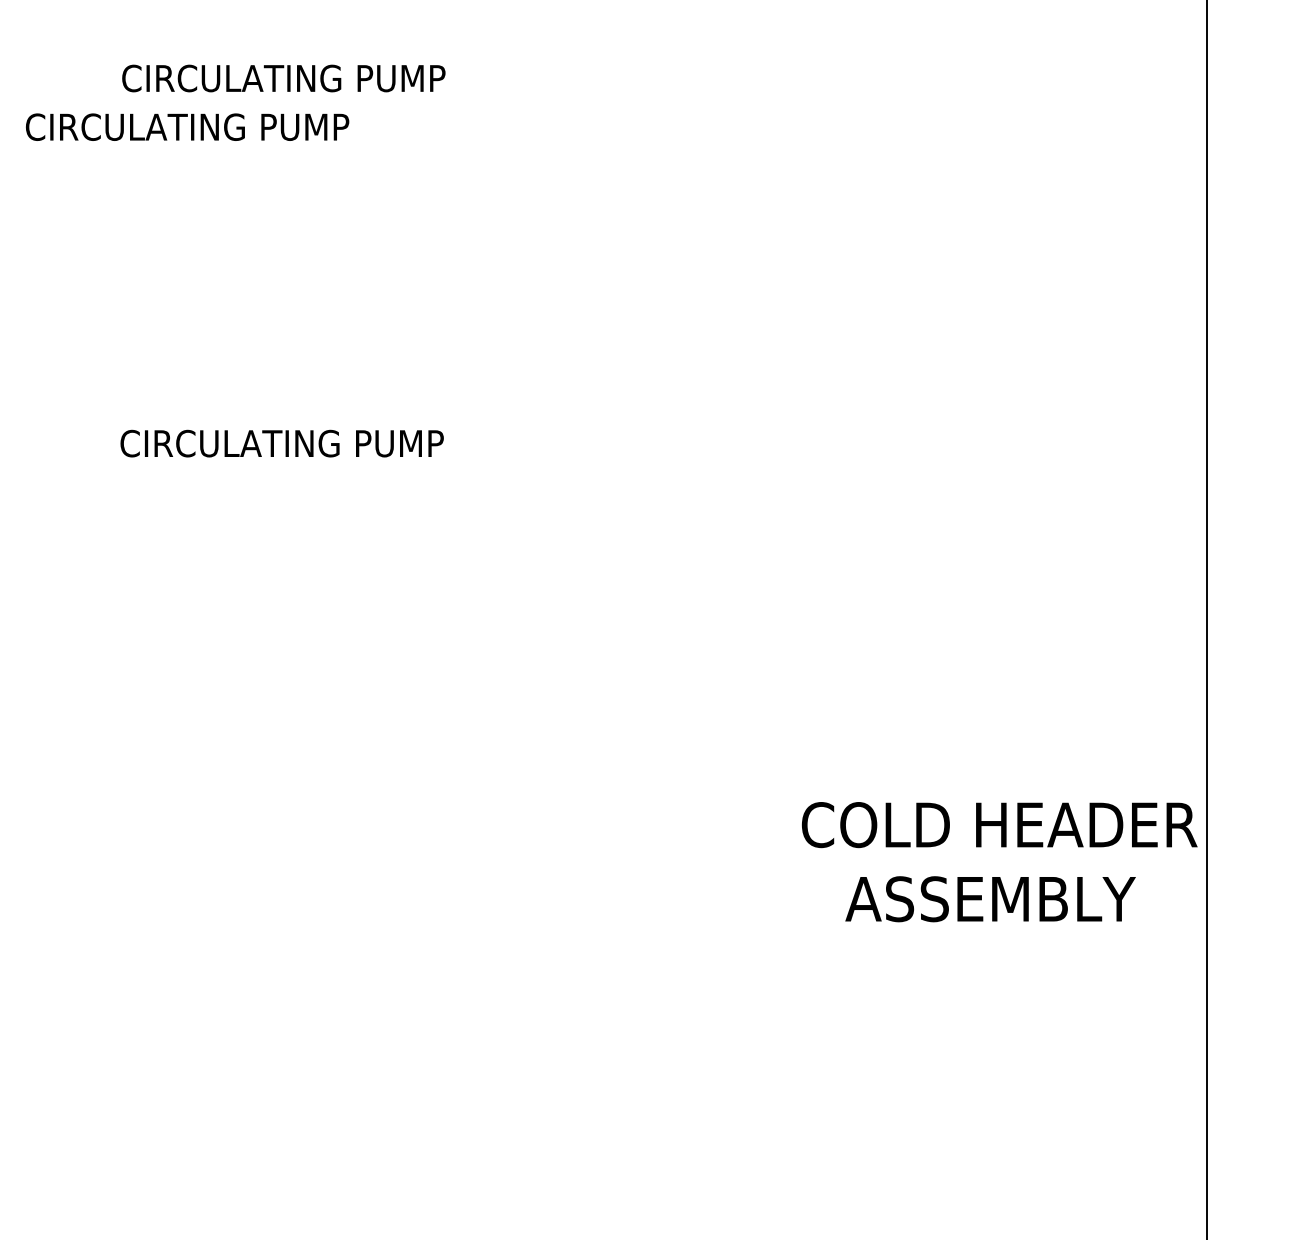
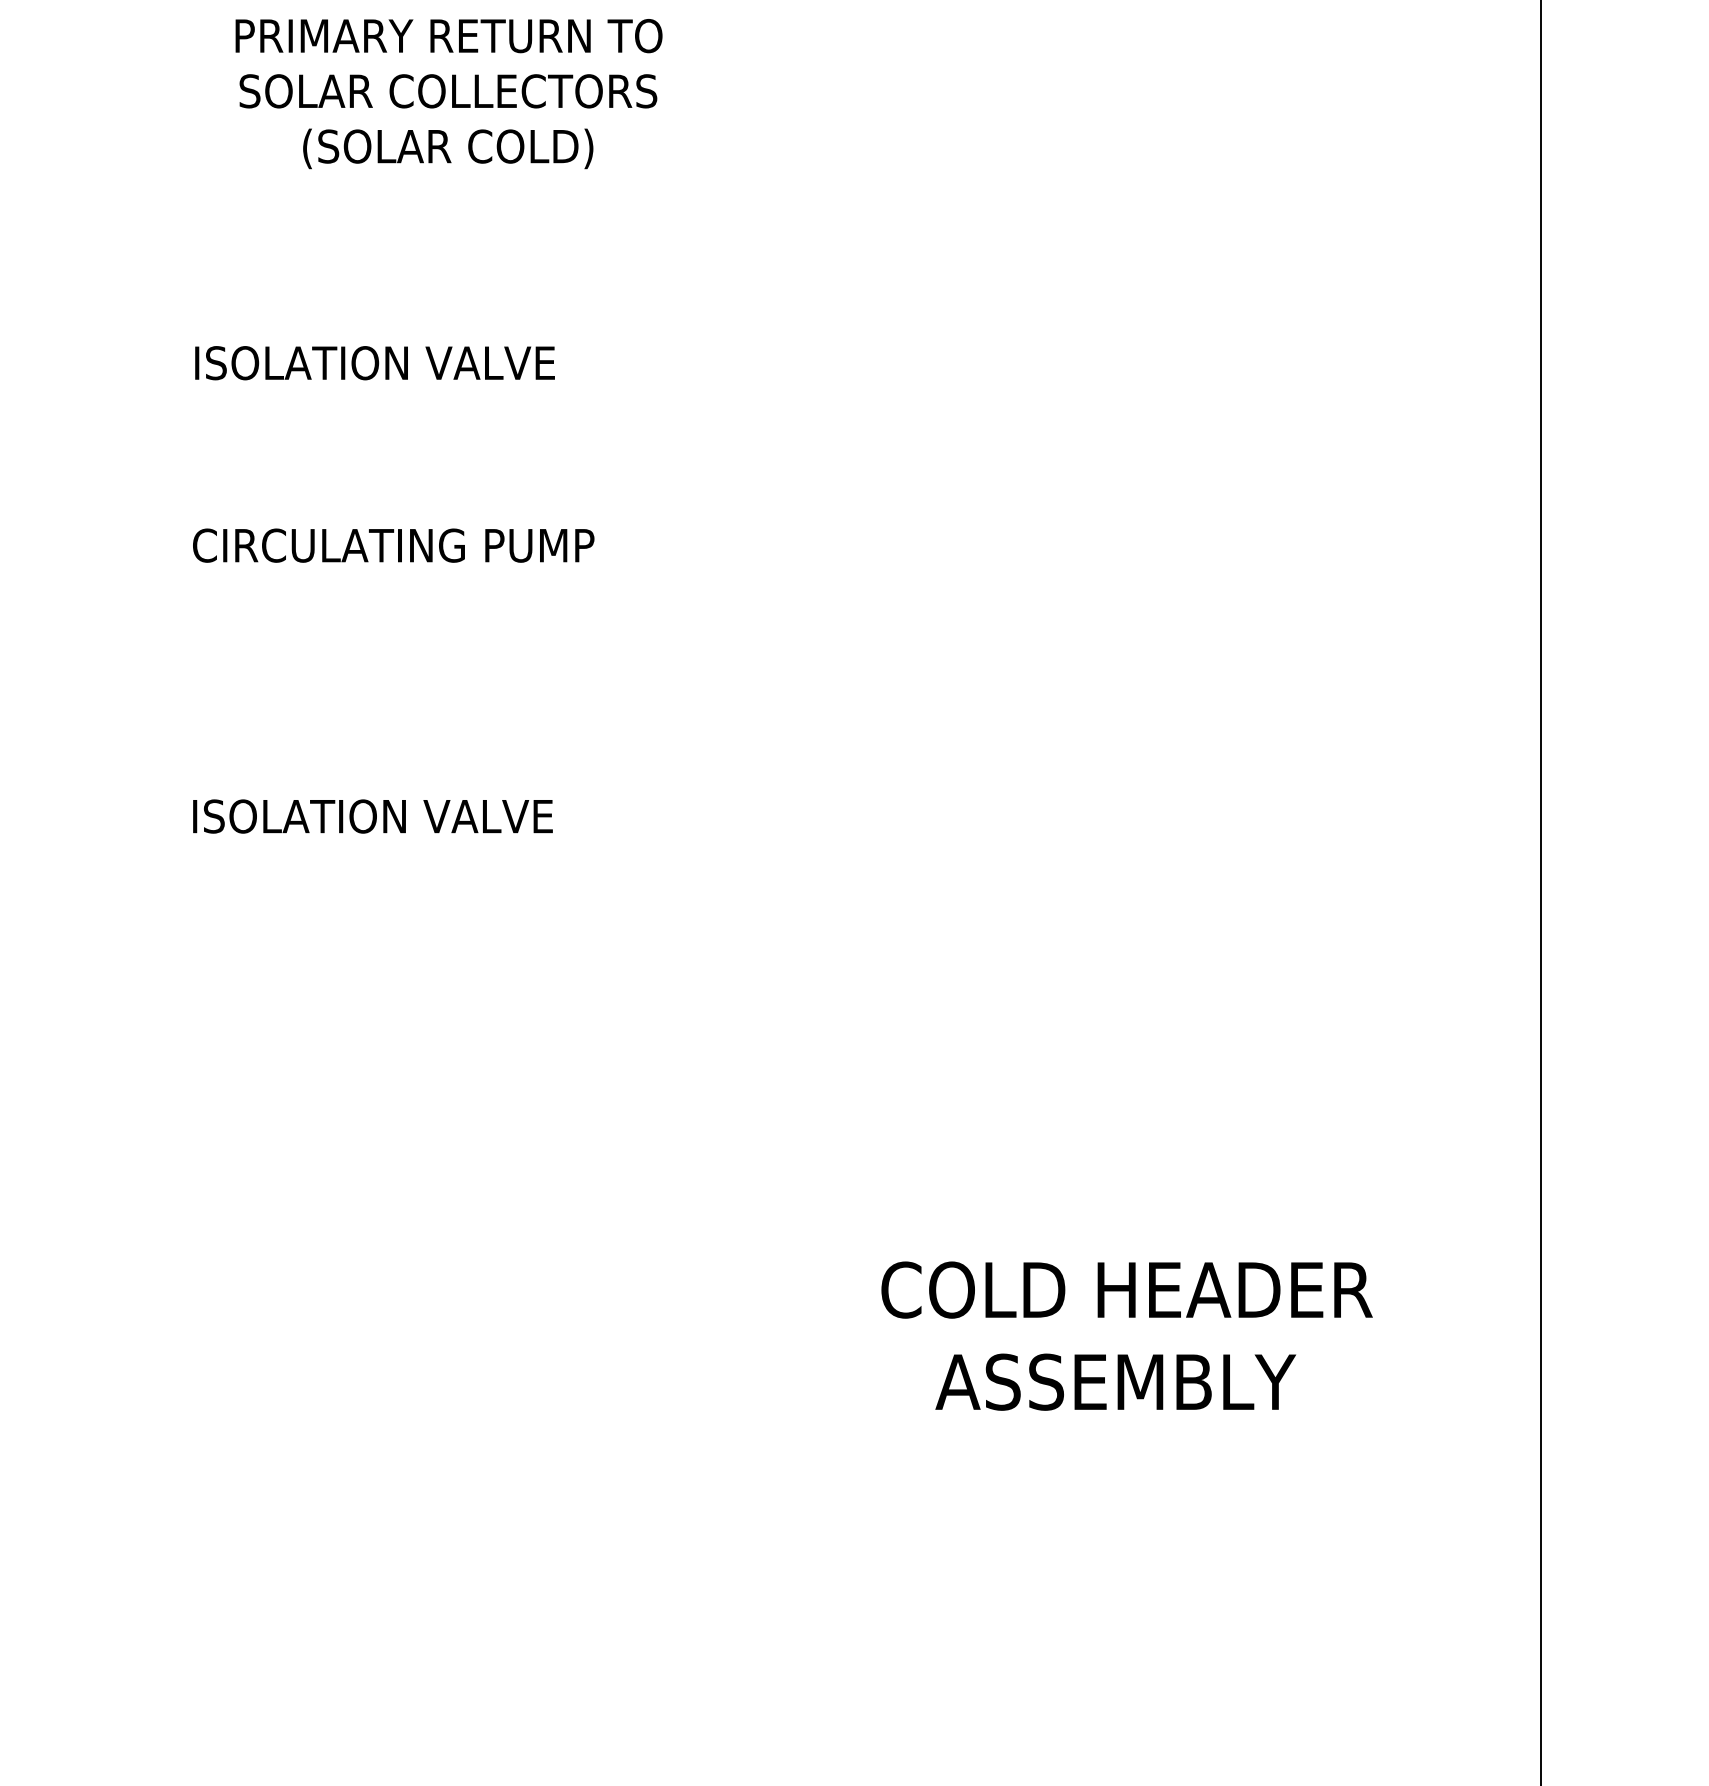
text: (283, 78) -> (393, 363), CIRCULATING PUMP -> ISOLATION VALVE
text: (187, 127) -> (393, 545), moved
text: (281, 443) -> (391, 816), CIRCULATING PUMP -> ISOLATION VALVE
text: (999, 861) -> (1126, 1335), moved

